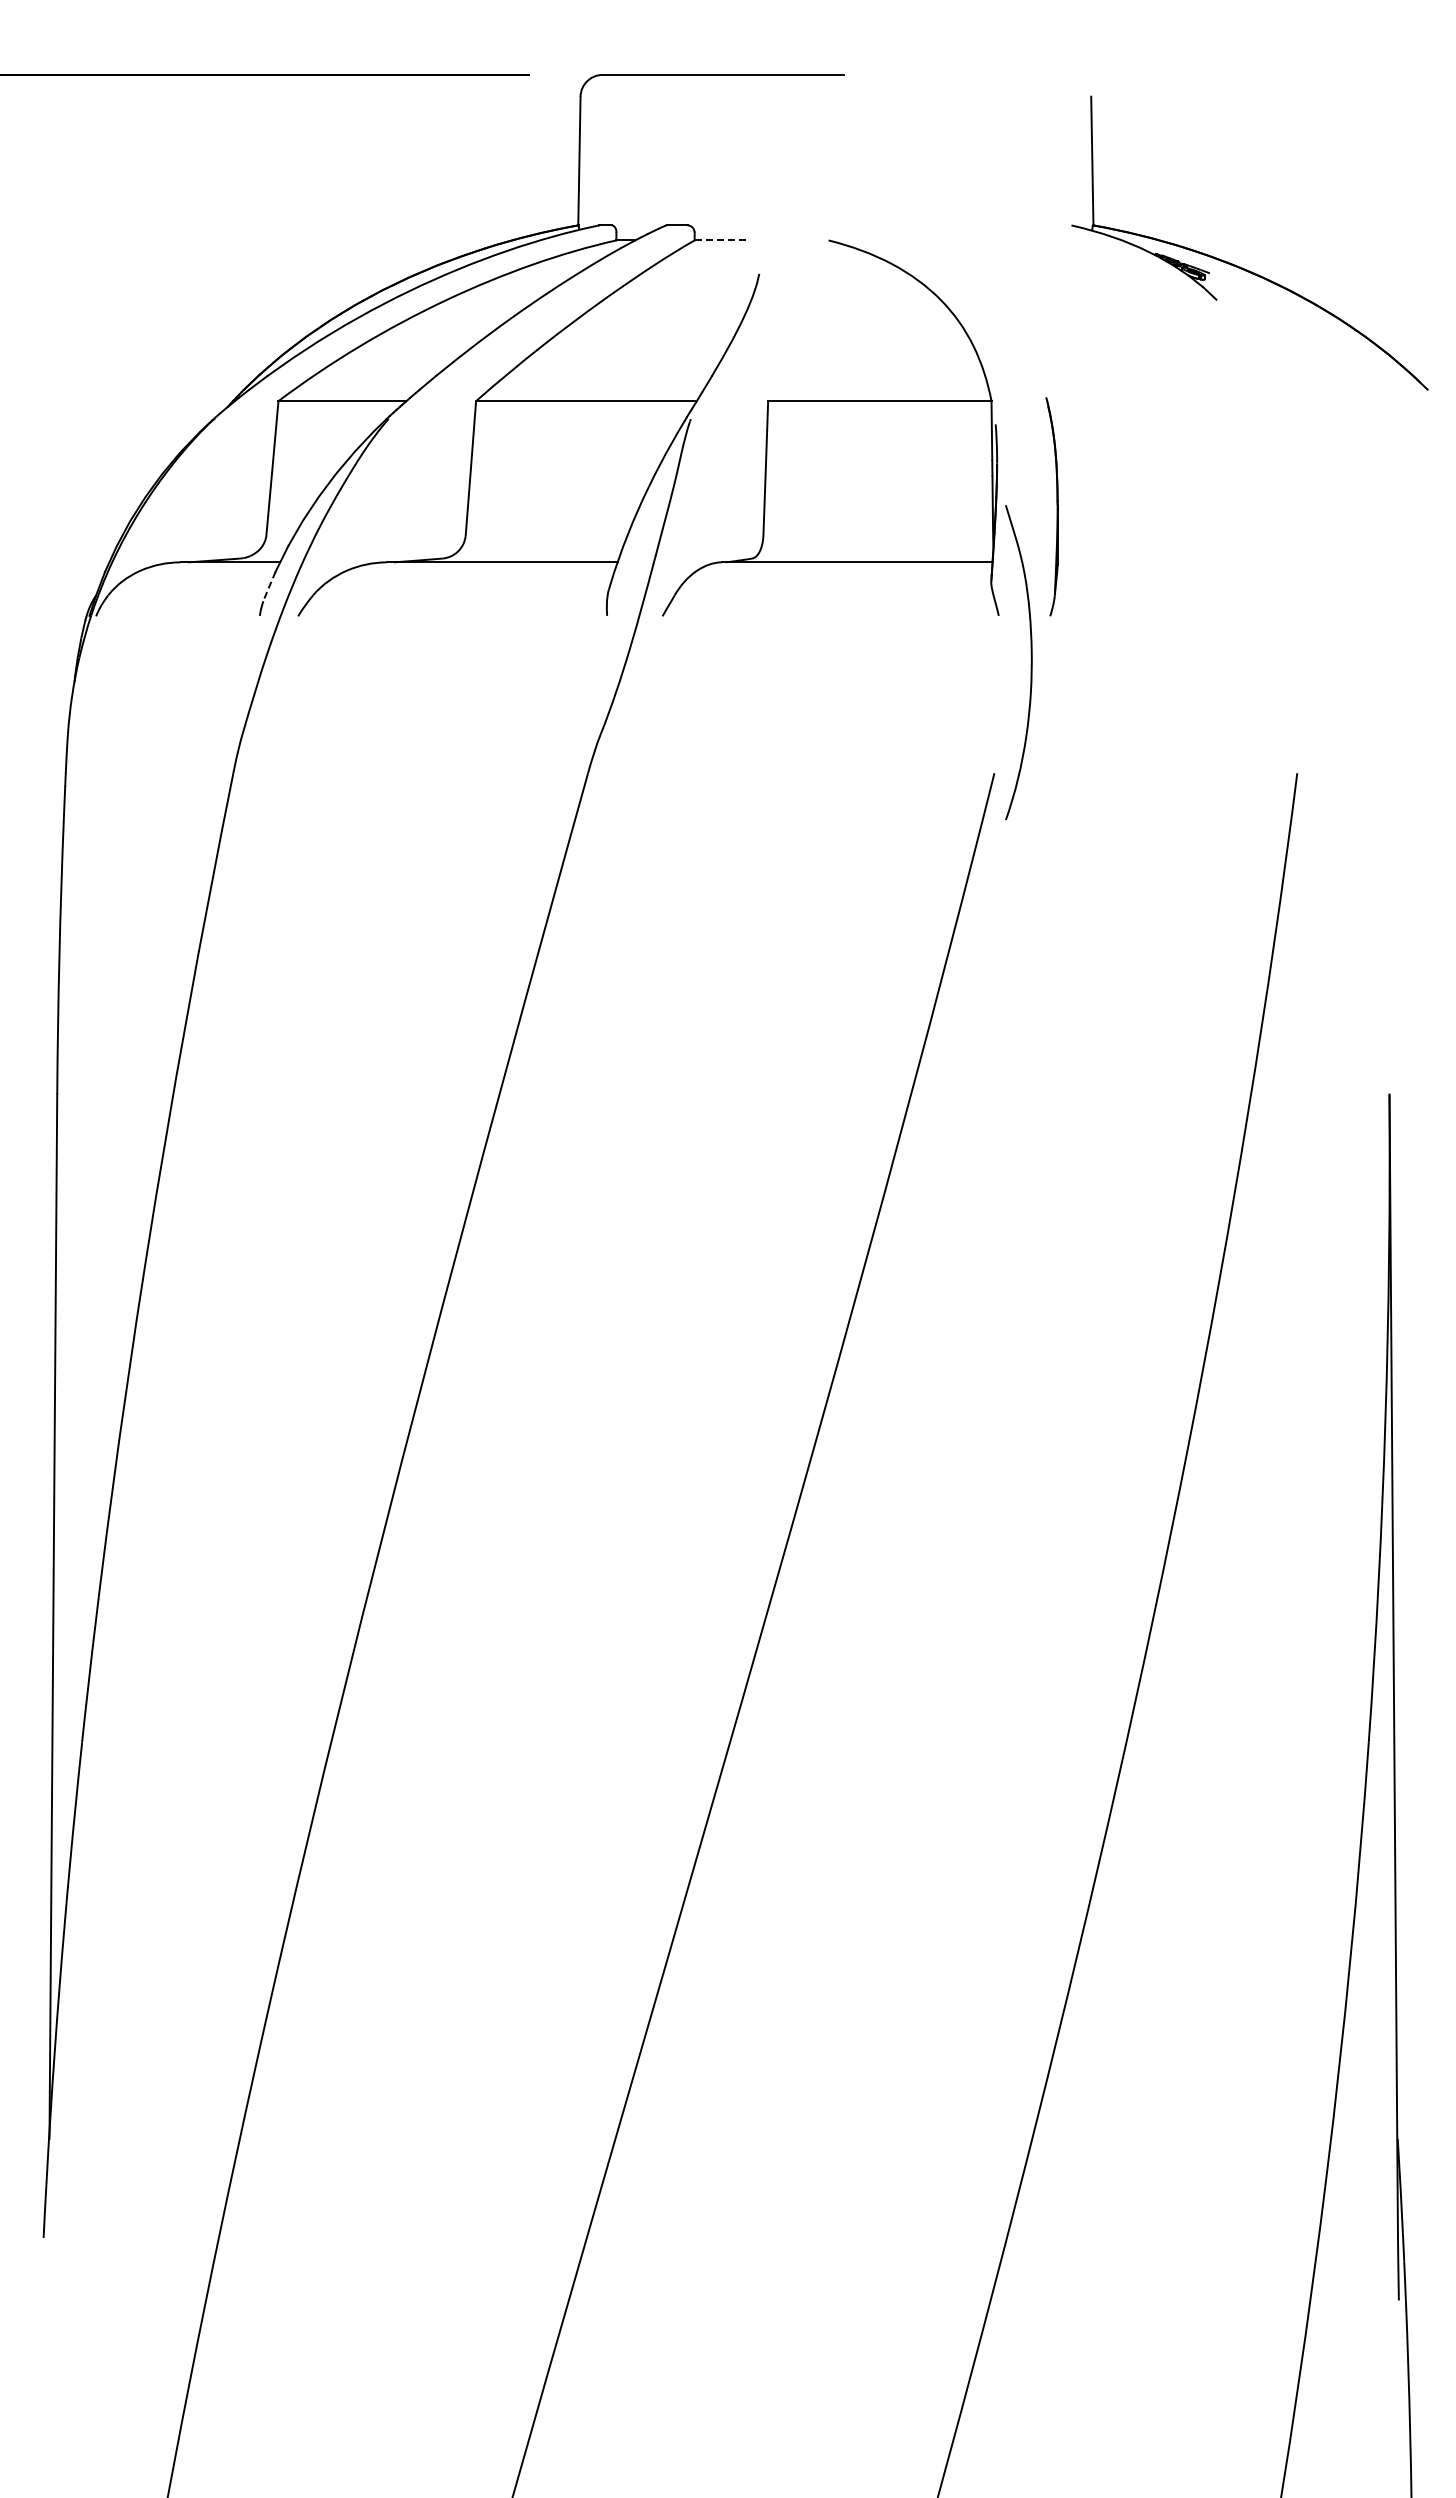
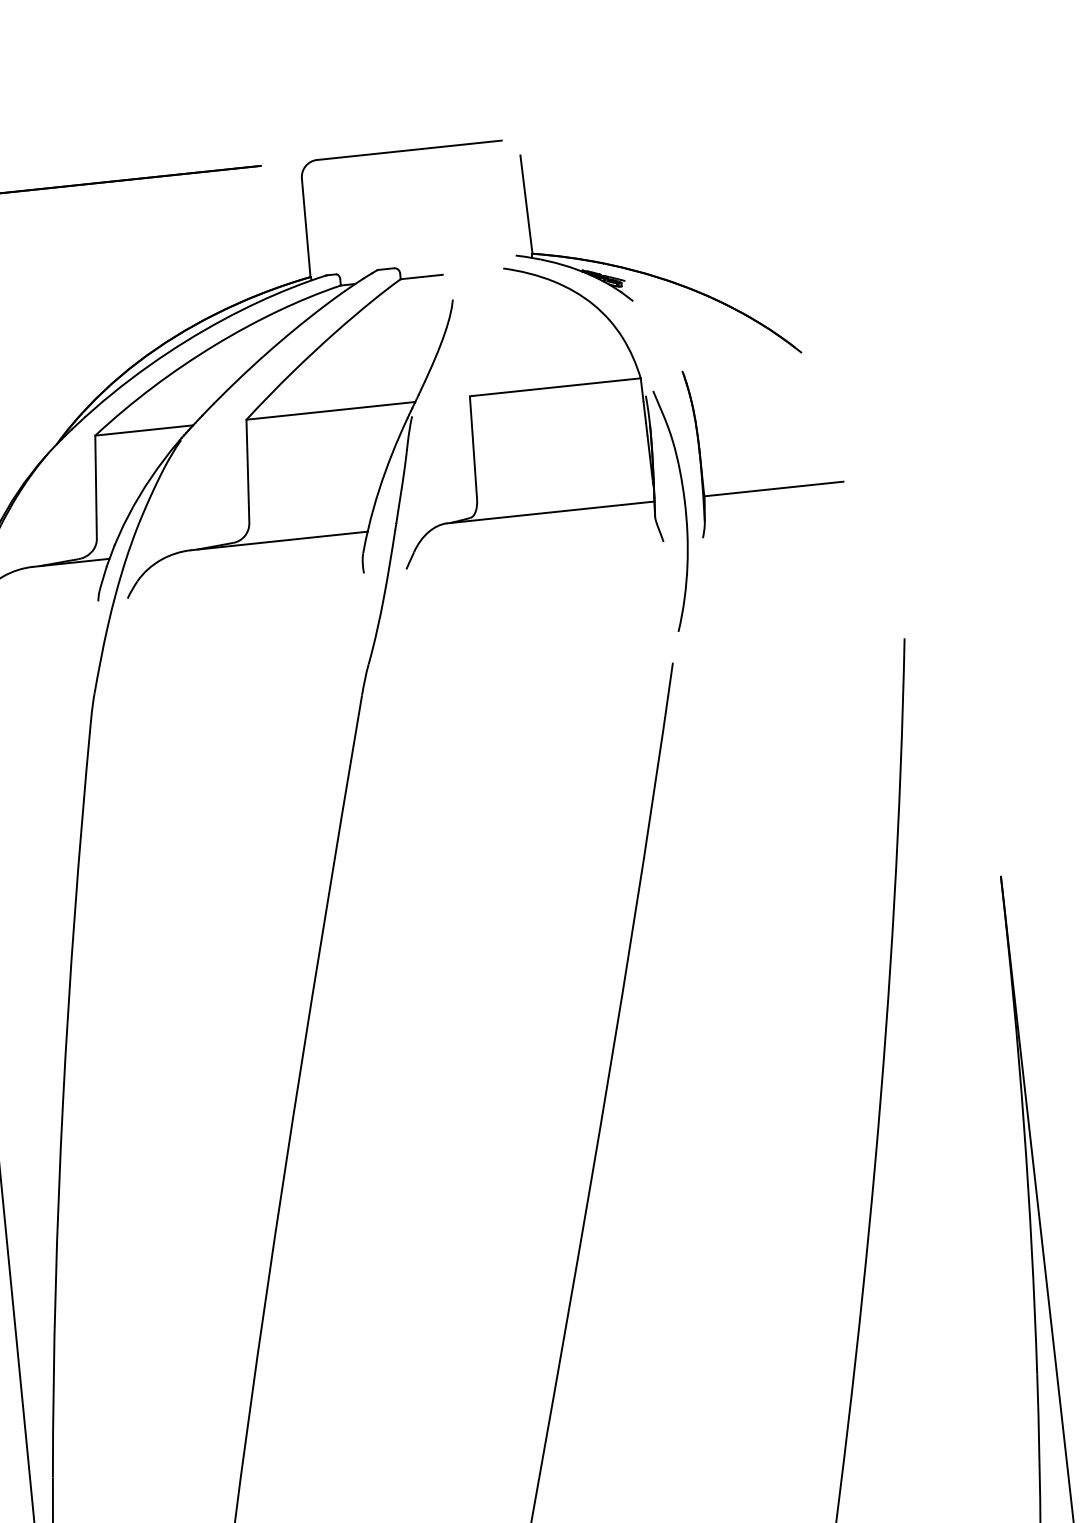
line: (722, 240) -> (422, 277), dashed -> solid
part: (1240, 266) -> (648, 273), moved
line: (1148, 562) -> (773, 489), added
line: (269, 587) -> (103, 578), dashed -> solid
curve: (1030, 663) -> (684, 510), moved

